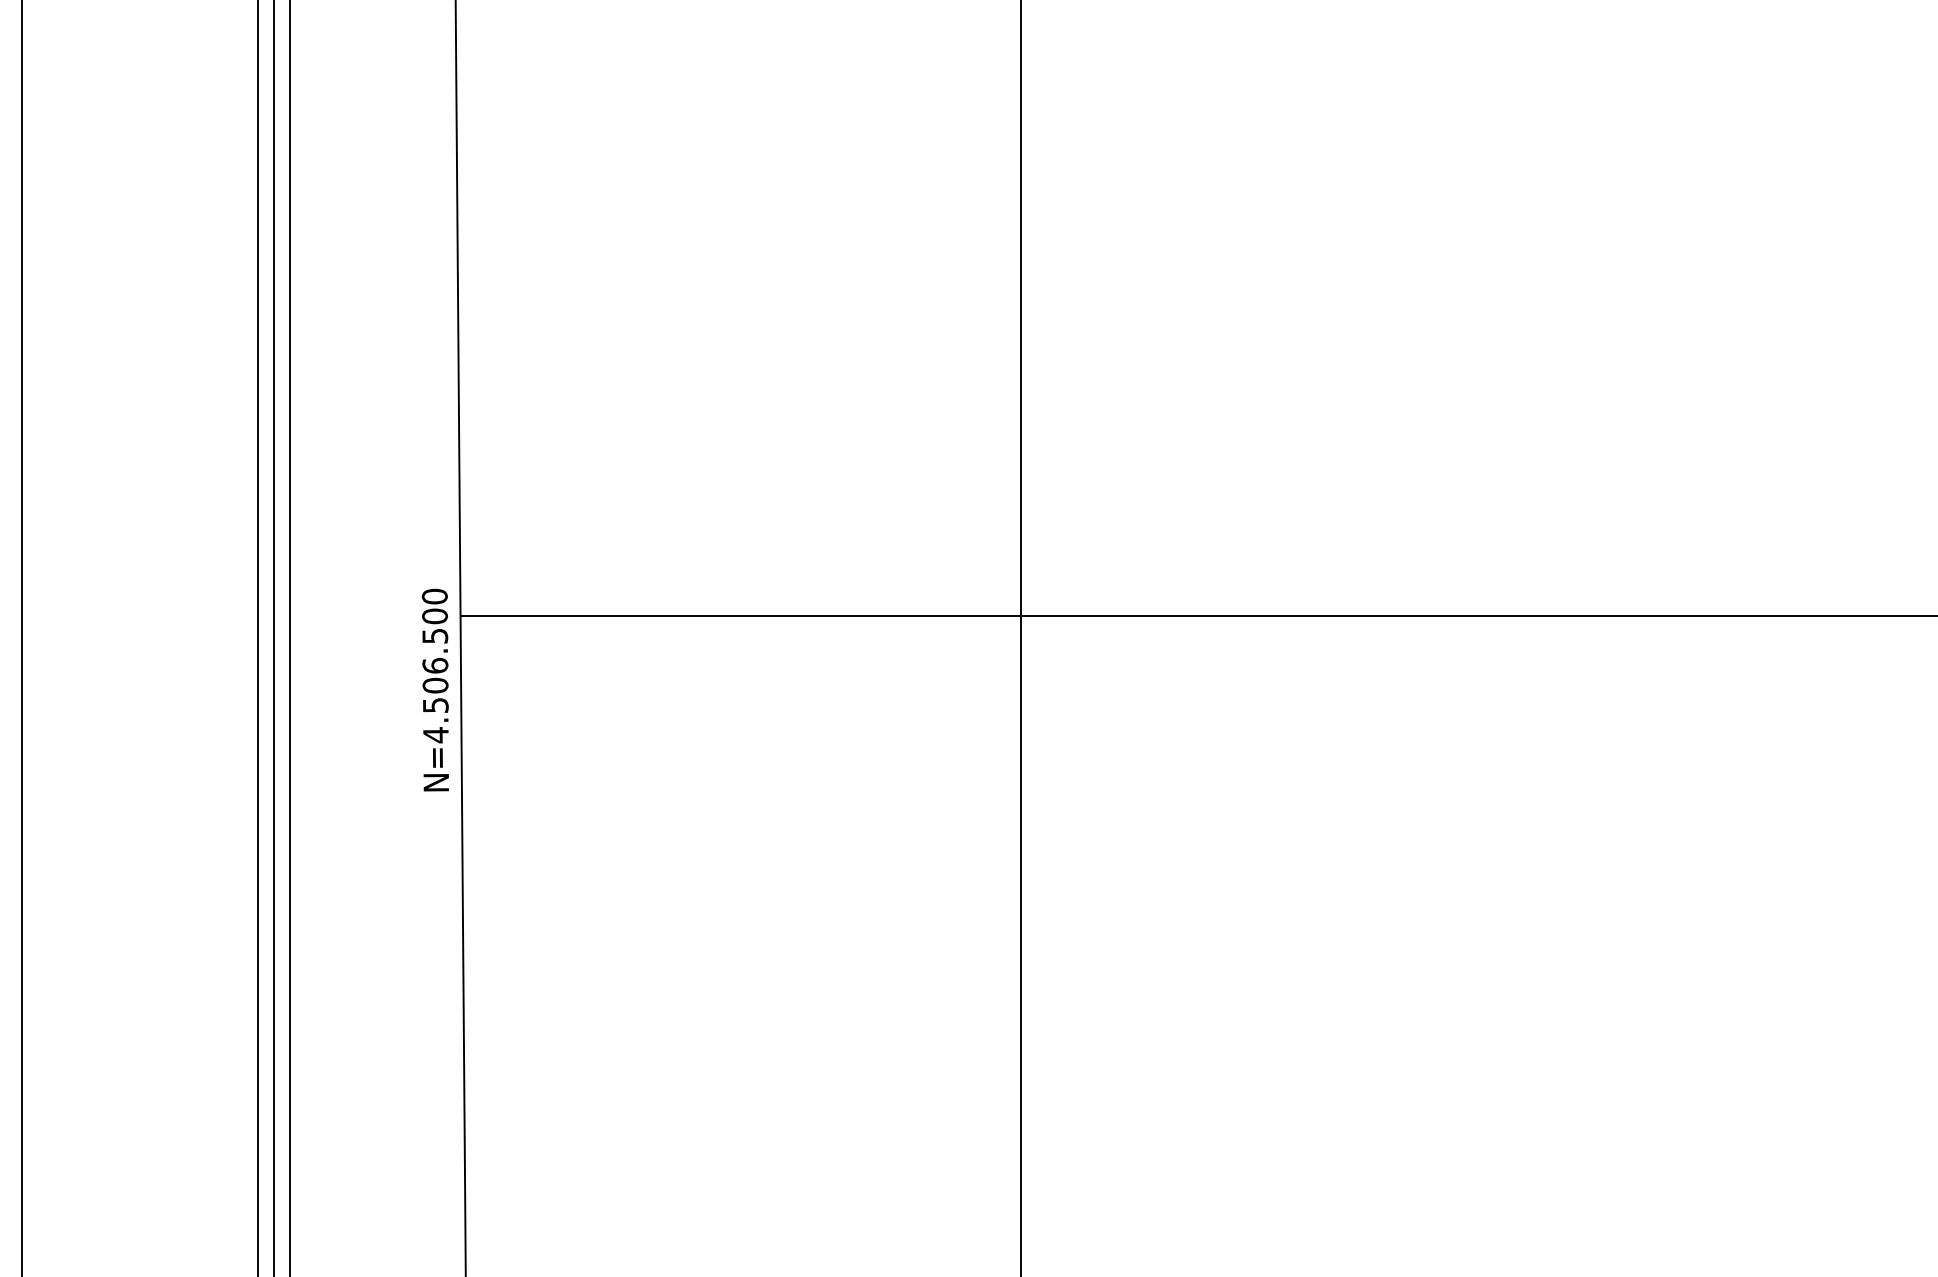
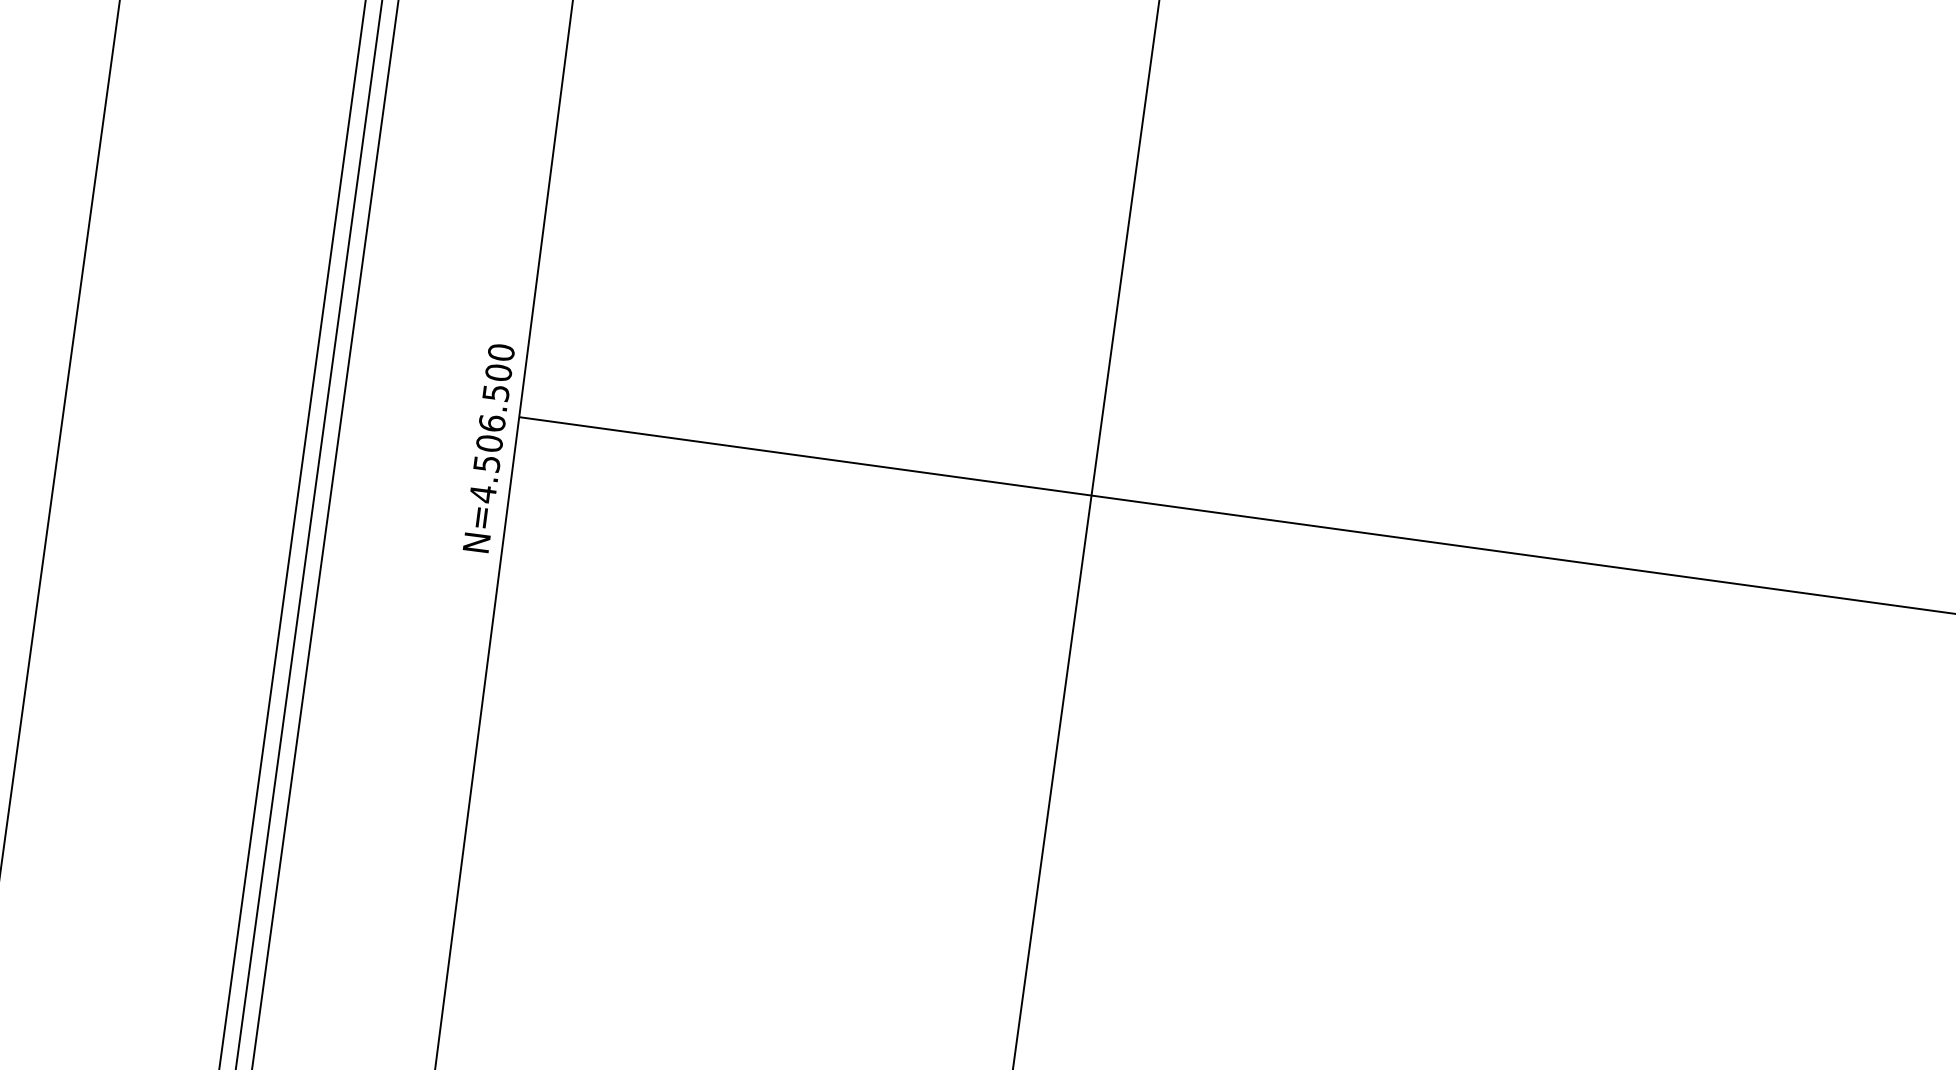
text: (434, 689) -> (487, 447), moved

